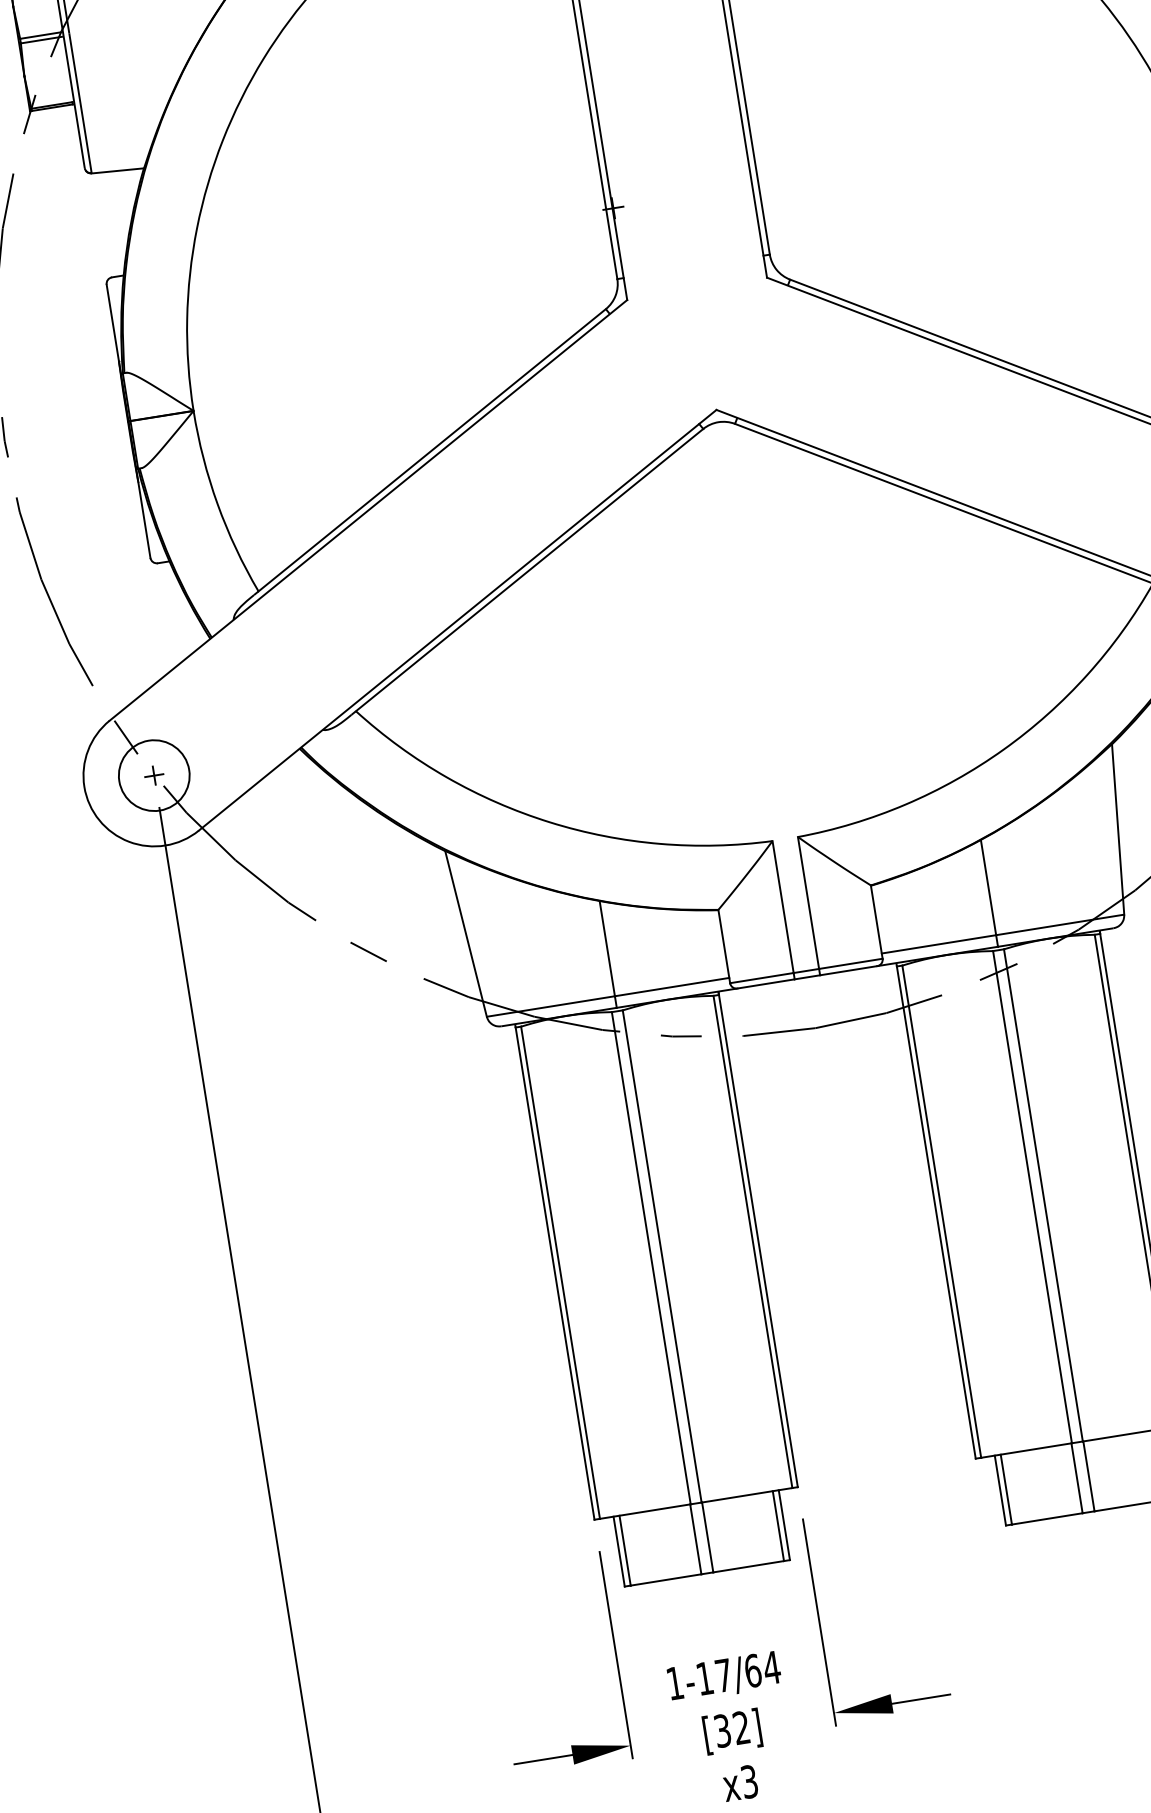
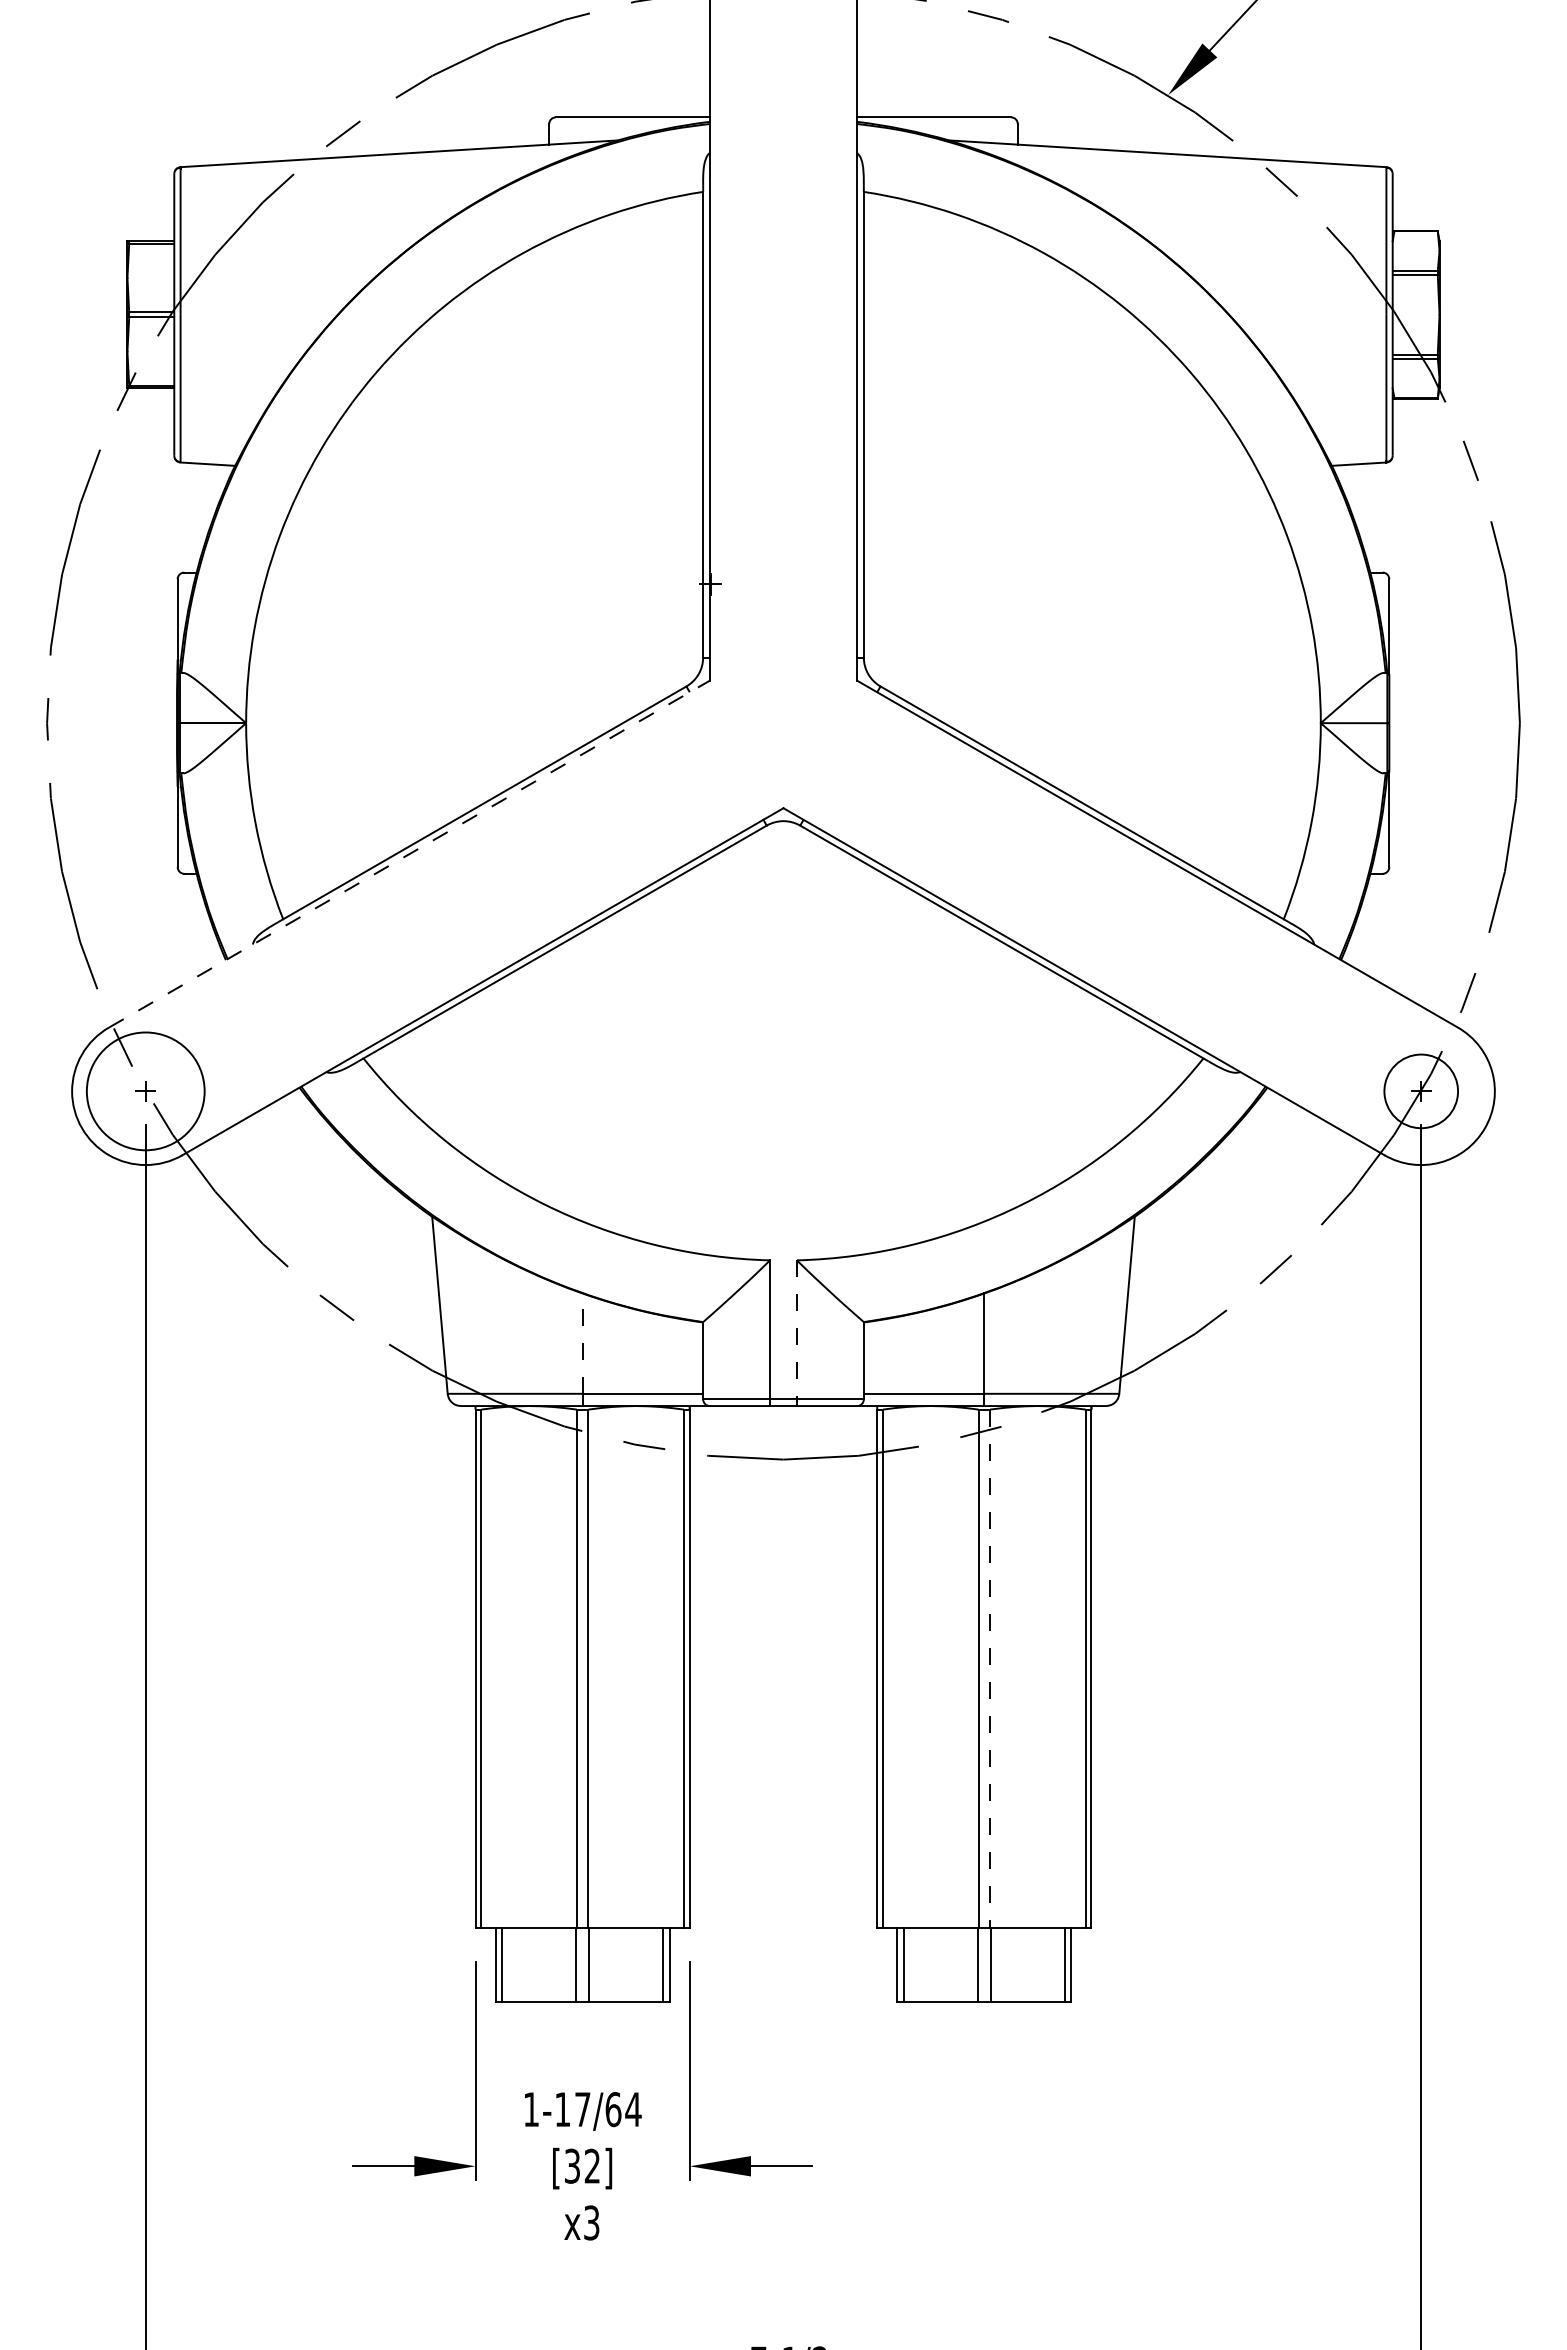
line: (368, 510) -> (409, 854), solid -> dashed
circle: (154, 775) -> (145, 1091), size x1.6
line: (808, 903) -> (796, 1330), solid -> dashed
line: (607, 948) -> (582, 1343), solid -> dashed
line: (1043, 1195) -> (990, 1669), solid -> dashed

